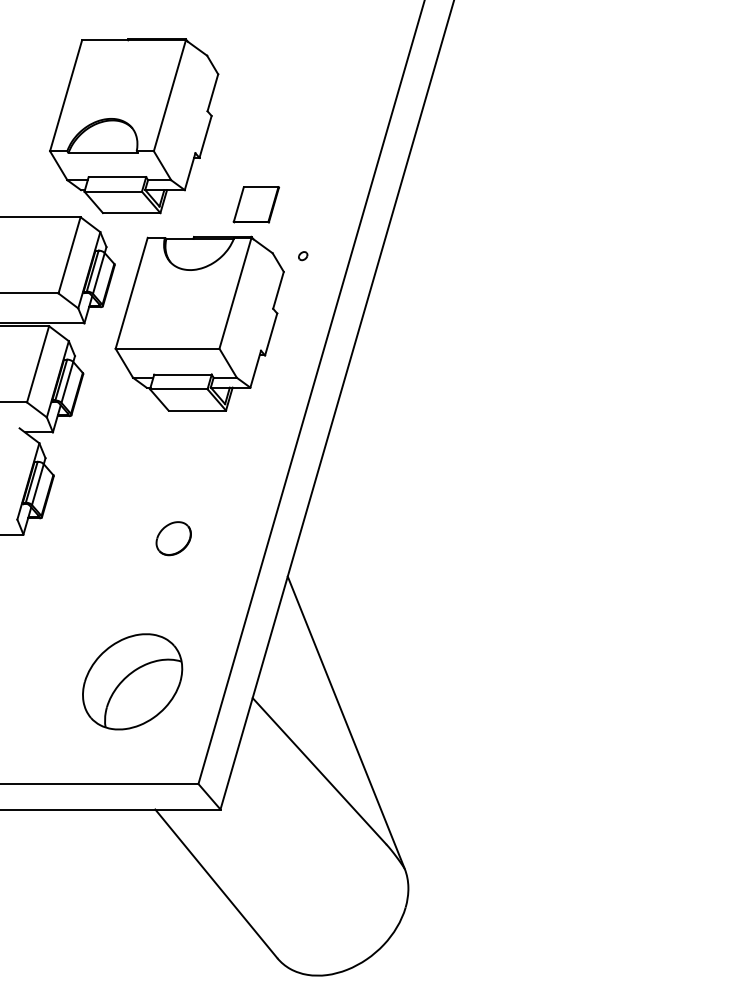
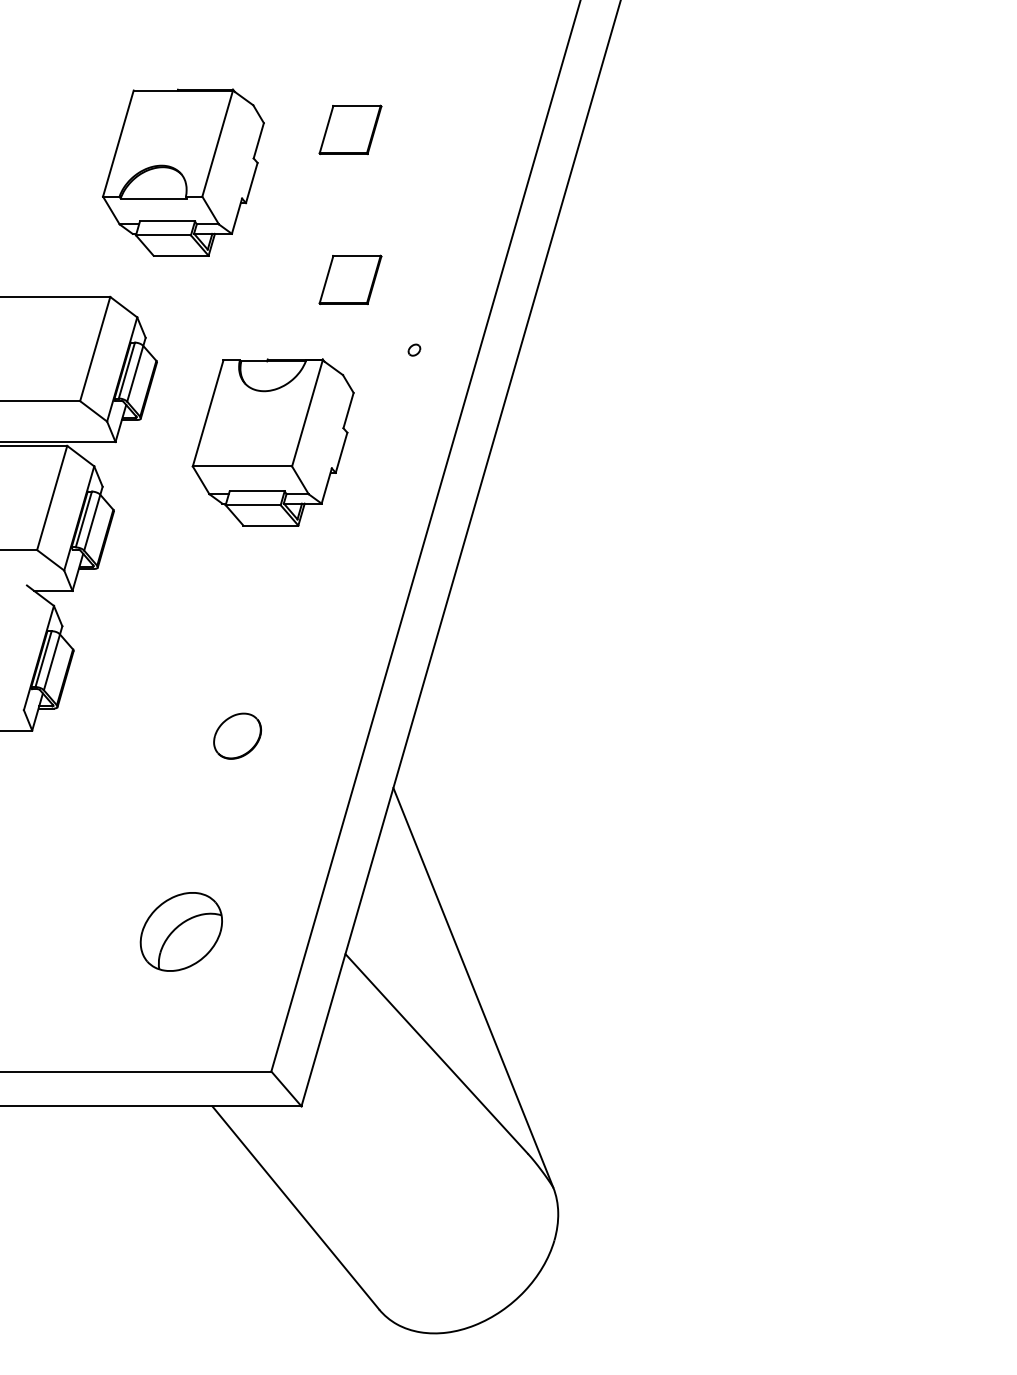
part: (256, 94) -> (350, 129), added
part: (134, 126) -> (183, 172), size x0.7
part: (200, 323) -> (273, 442), size x0.7
part: (132, 681) -> (181, 931), size x0.6

